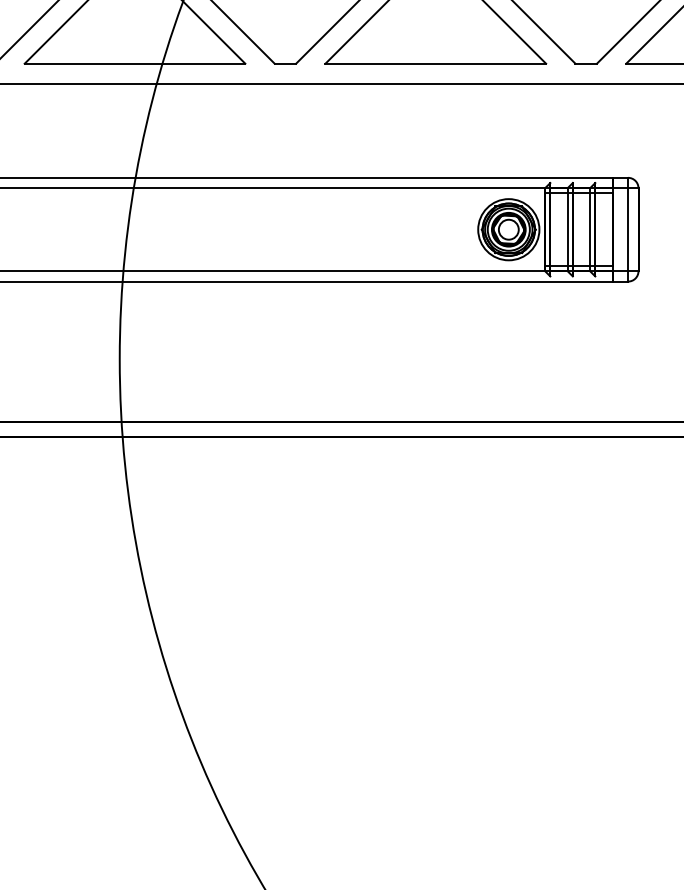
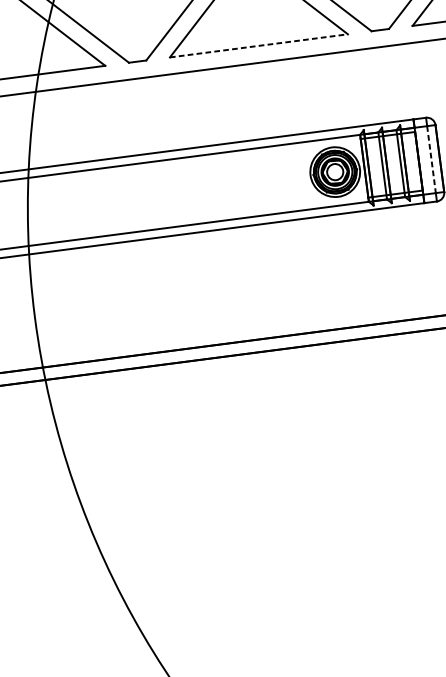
line: (436, 63) -> (259, 45), solid -> dashed
line: (628, 229) -> (431, 159), solid -> dashed

